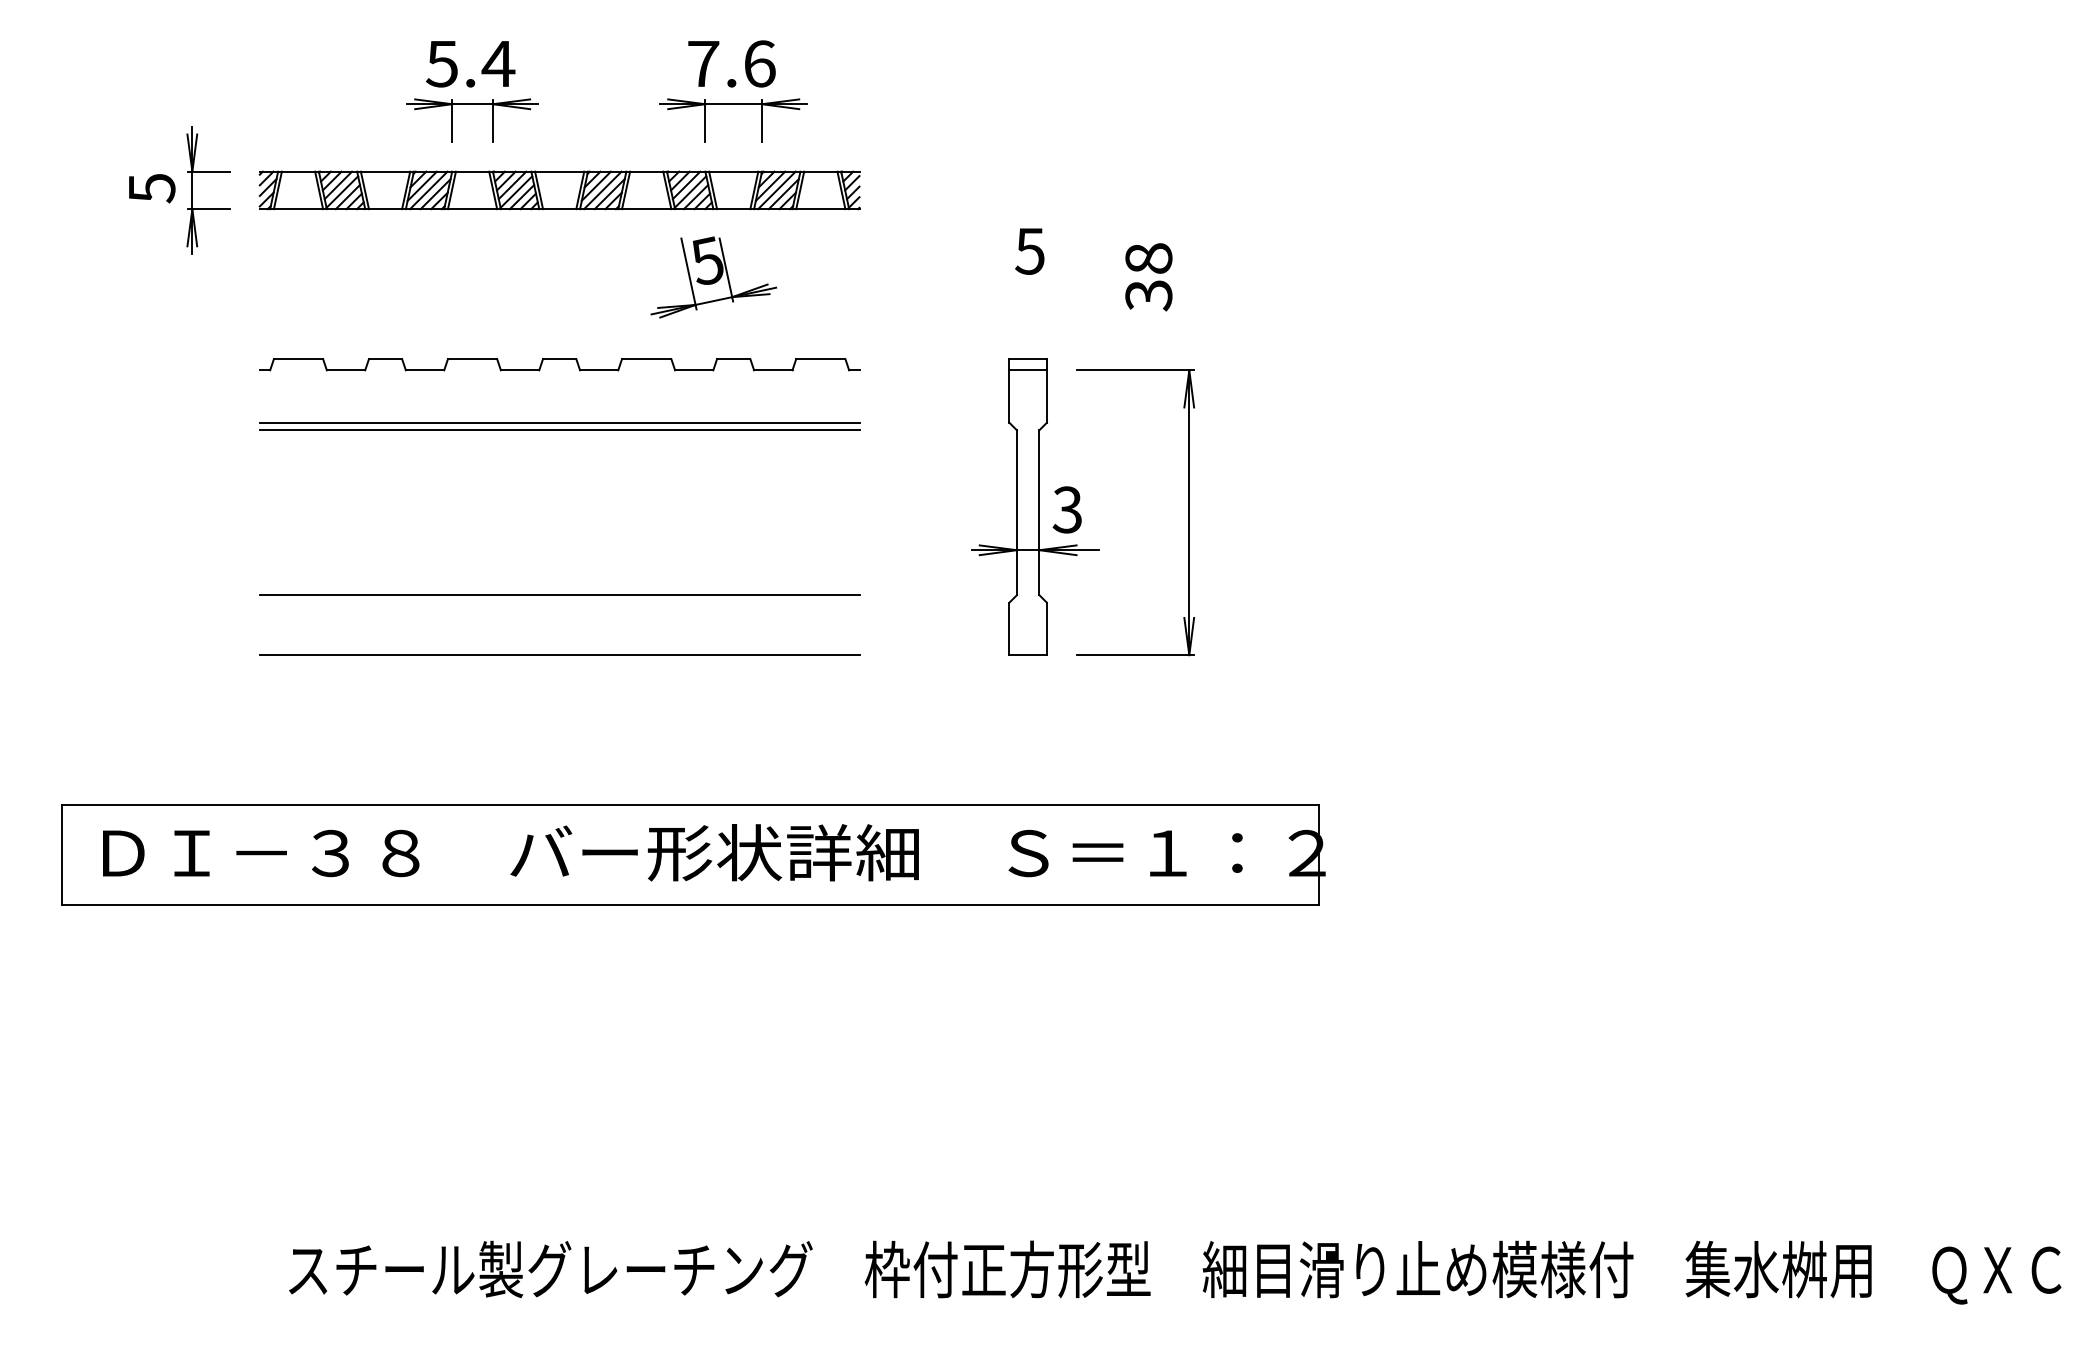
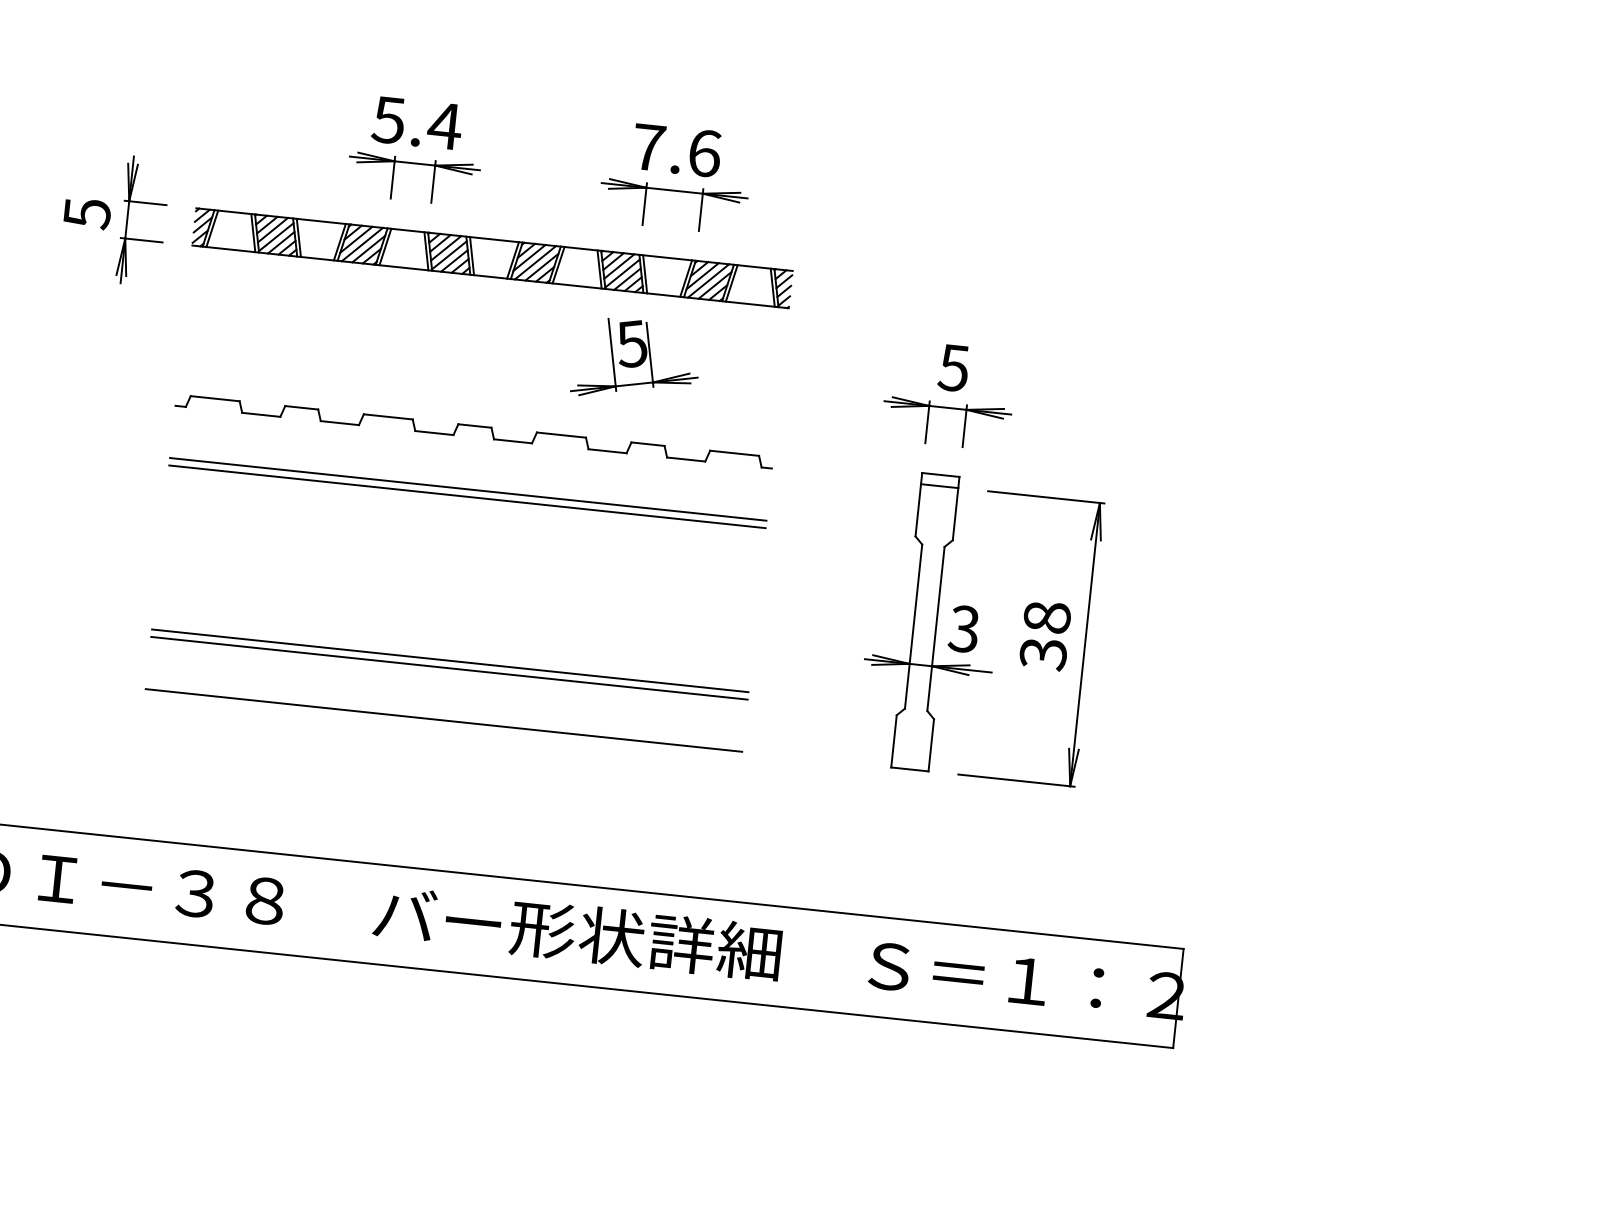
text: (1148, 277) -> (1044, 636), moved
part: (1027, 292) -> (947, 408), added
line: (559, 602) -> (449, 668), added

